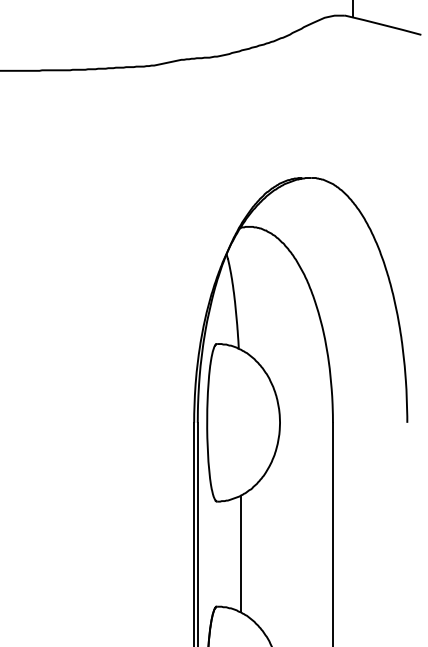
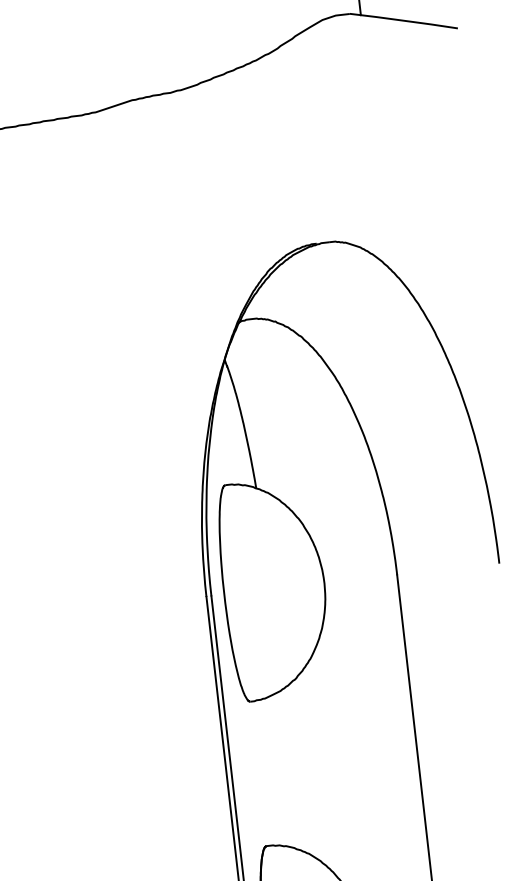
line: (240, 553) -> (290, 769), removed

